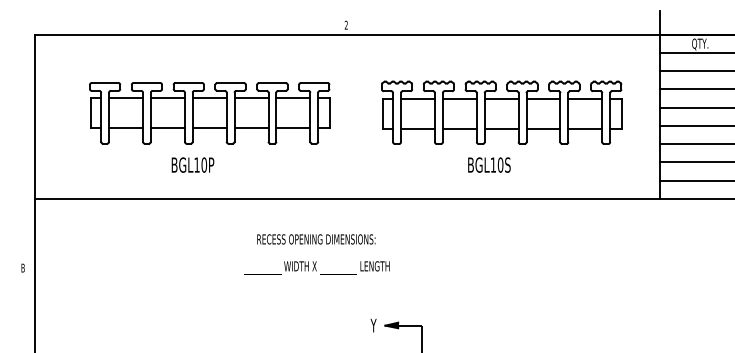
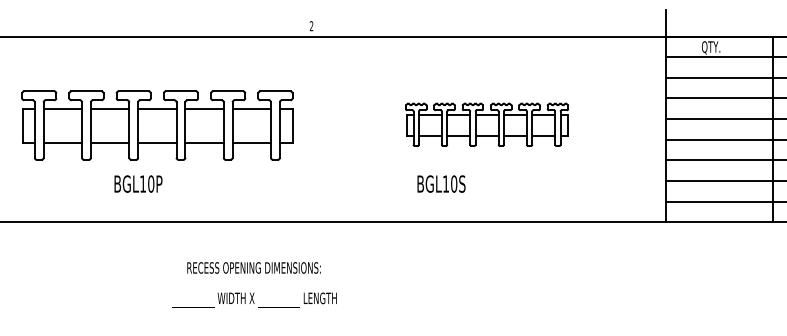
part: (501, 112) -> (486, 124), size x0.6
text: (489, 164) -> (441, 183), moved
text: (316, 254) -> (254, 284), moved

